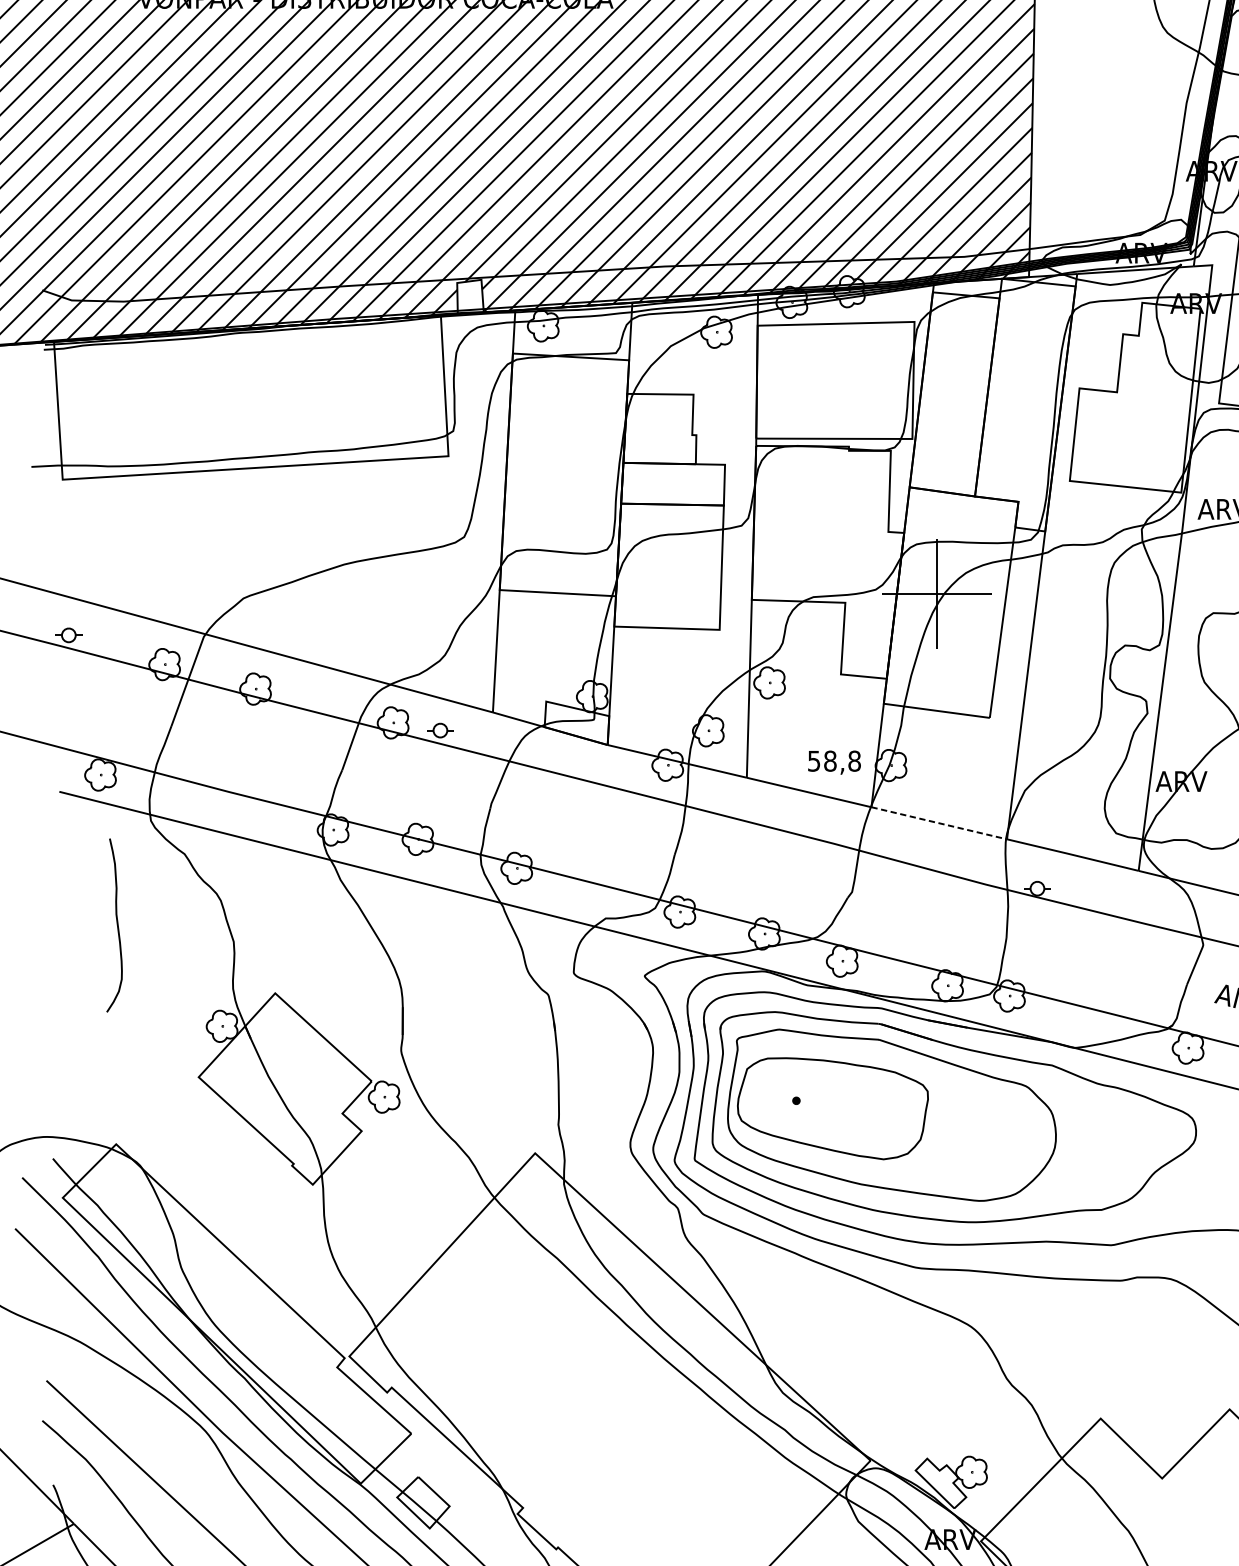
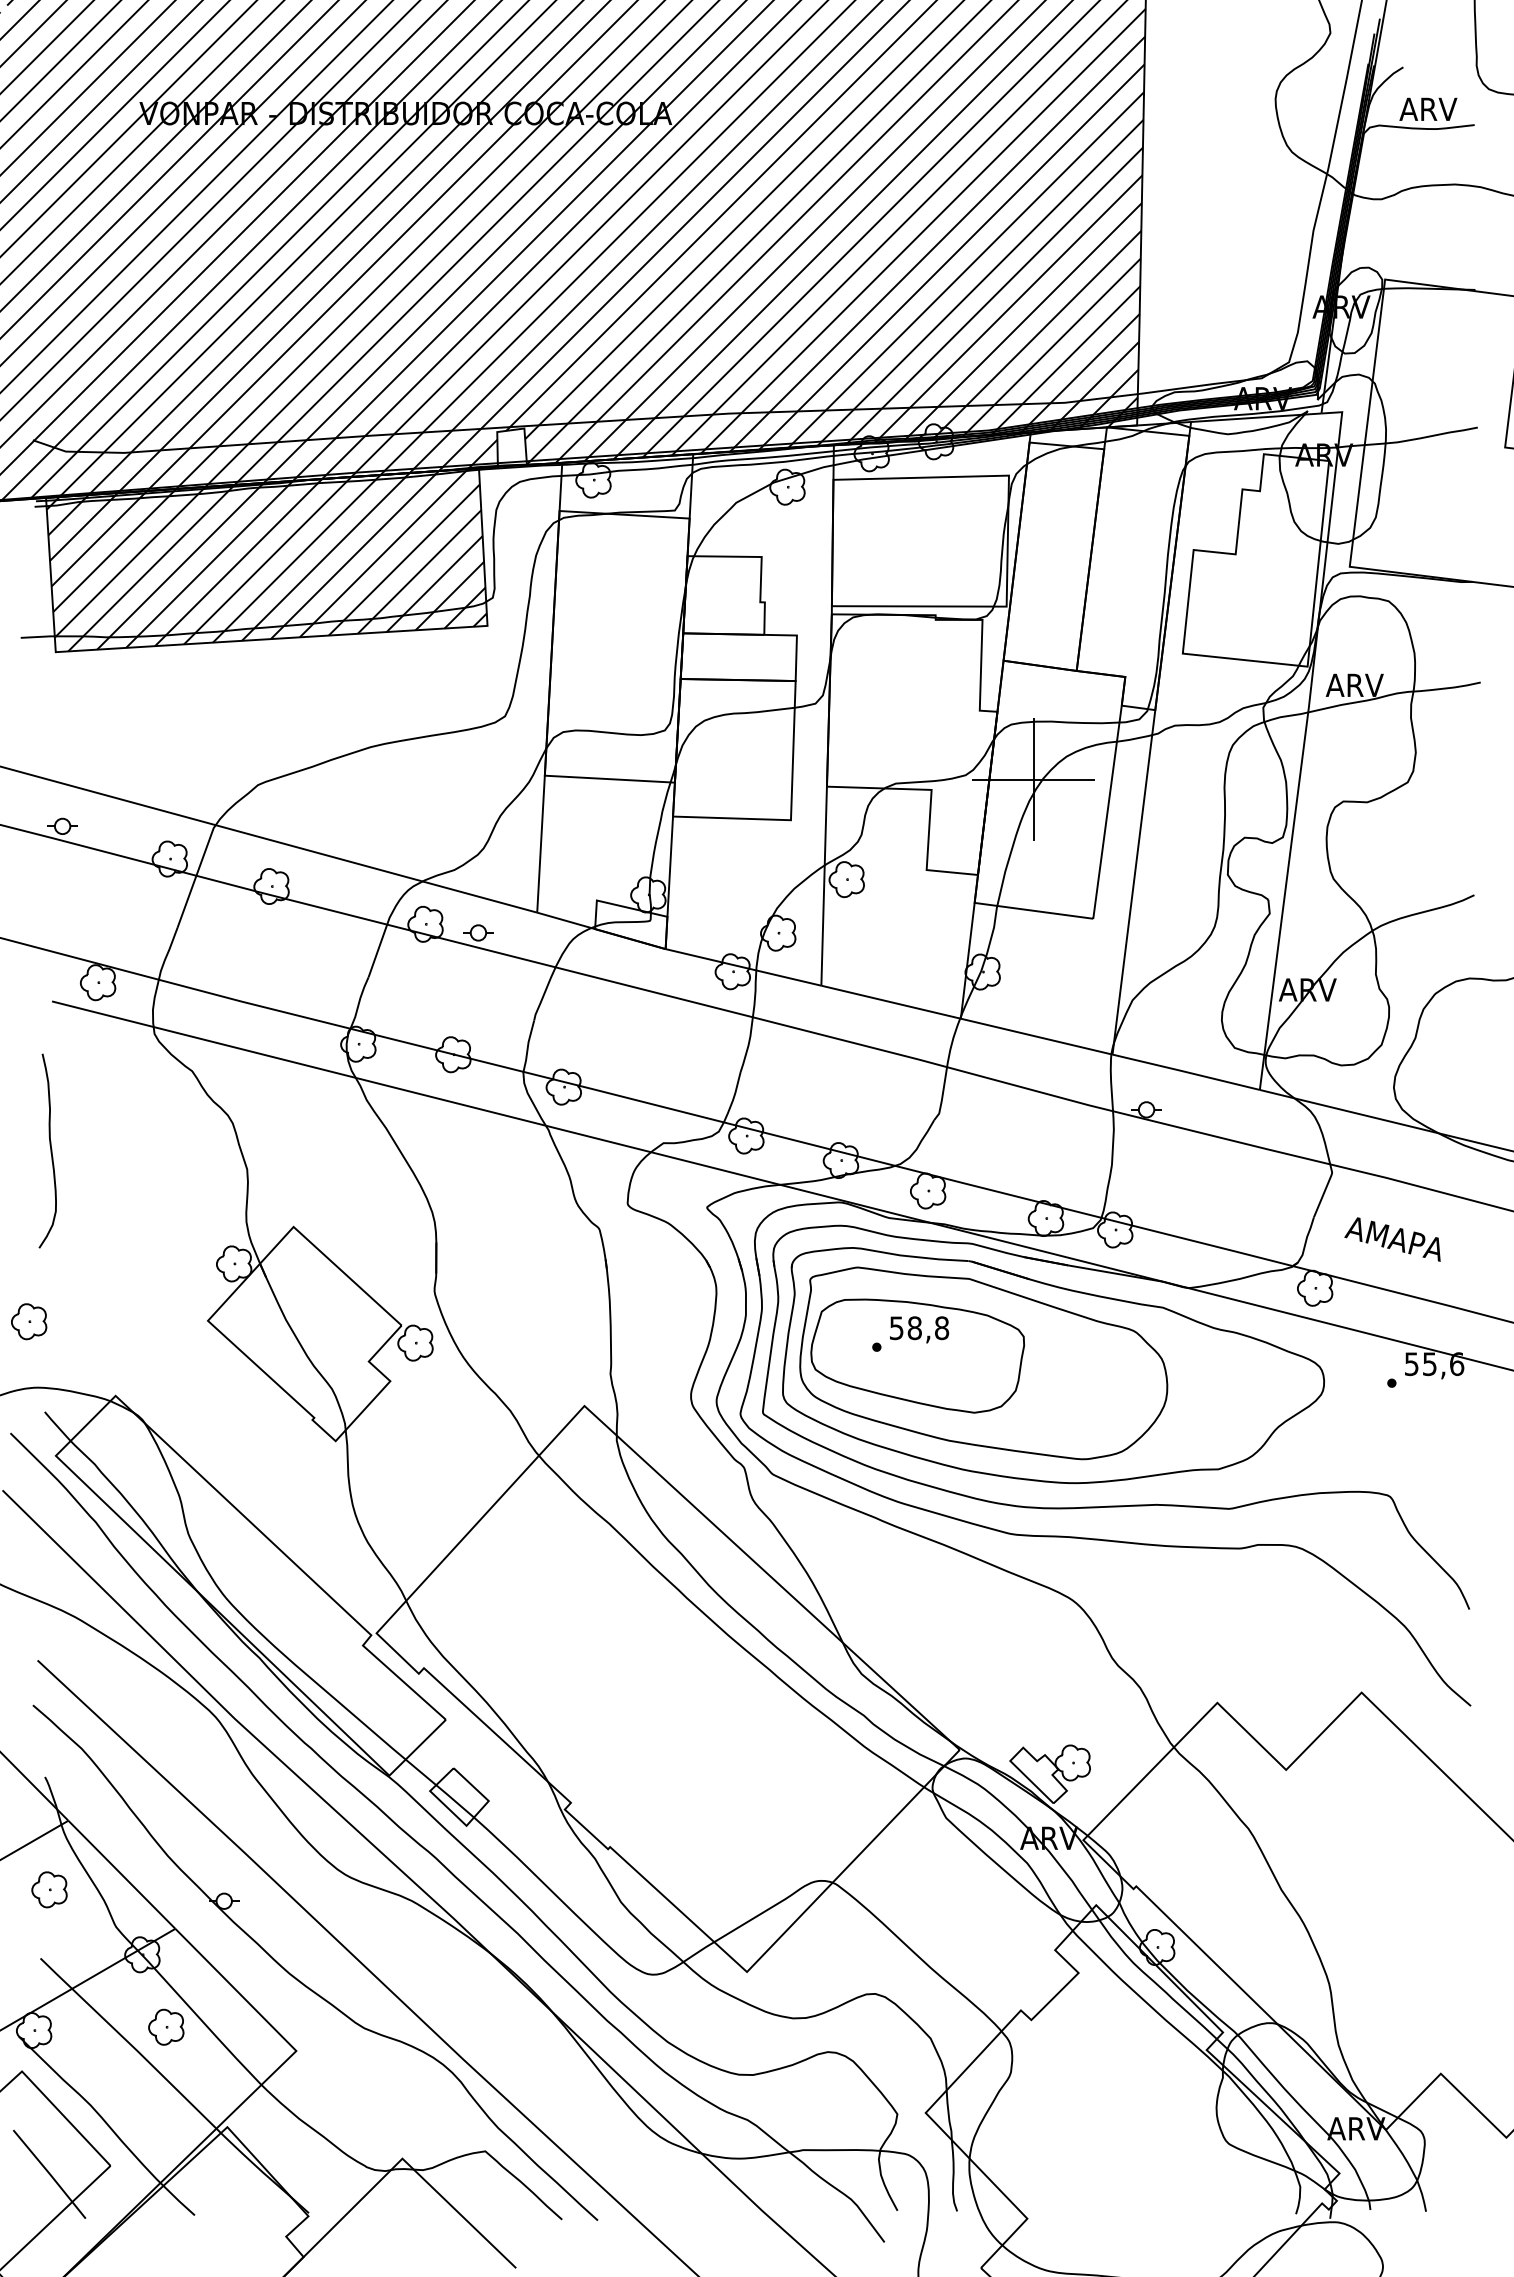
hatch: (251, 397) -> (266, 560), added
text: (834, 762) -> (919, 1329), moved
line: (939, 823) -> (1036, 1036), dashed -> solid
curve: (116, 925) -> (50, 1150), moved
part: (39, 1077) -> (29, 1321), added

